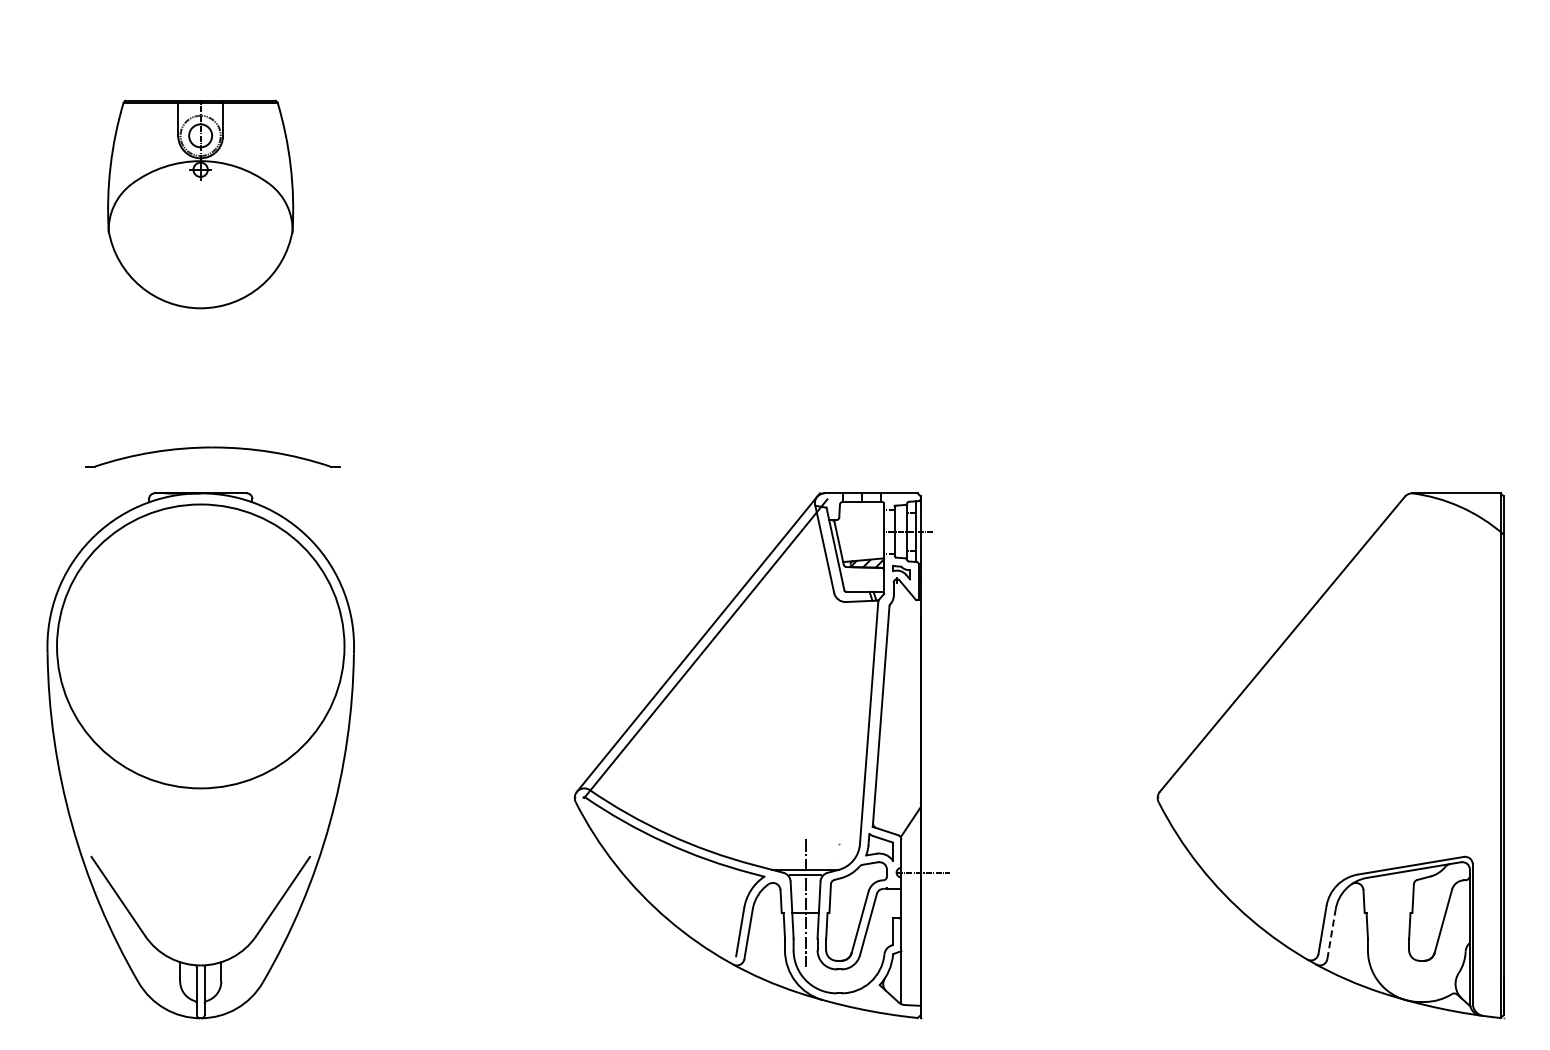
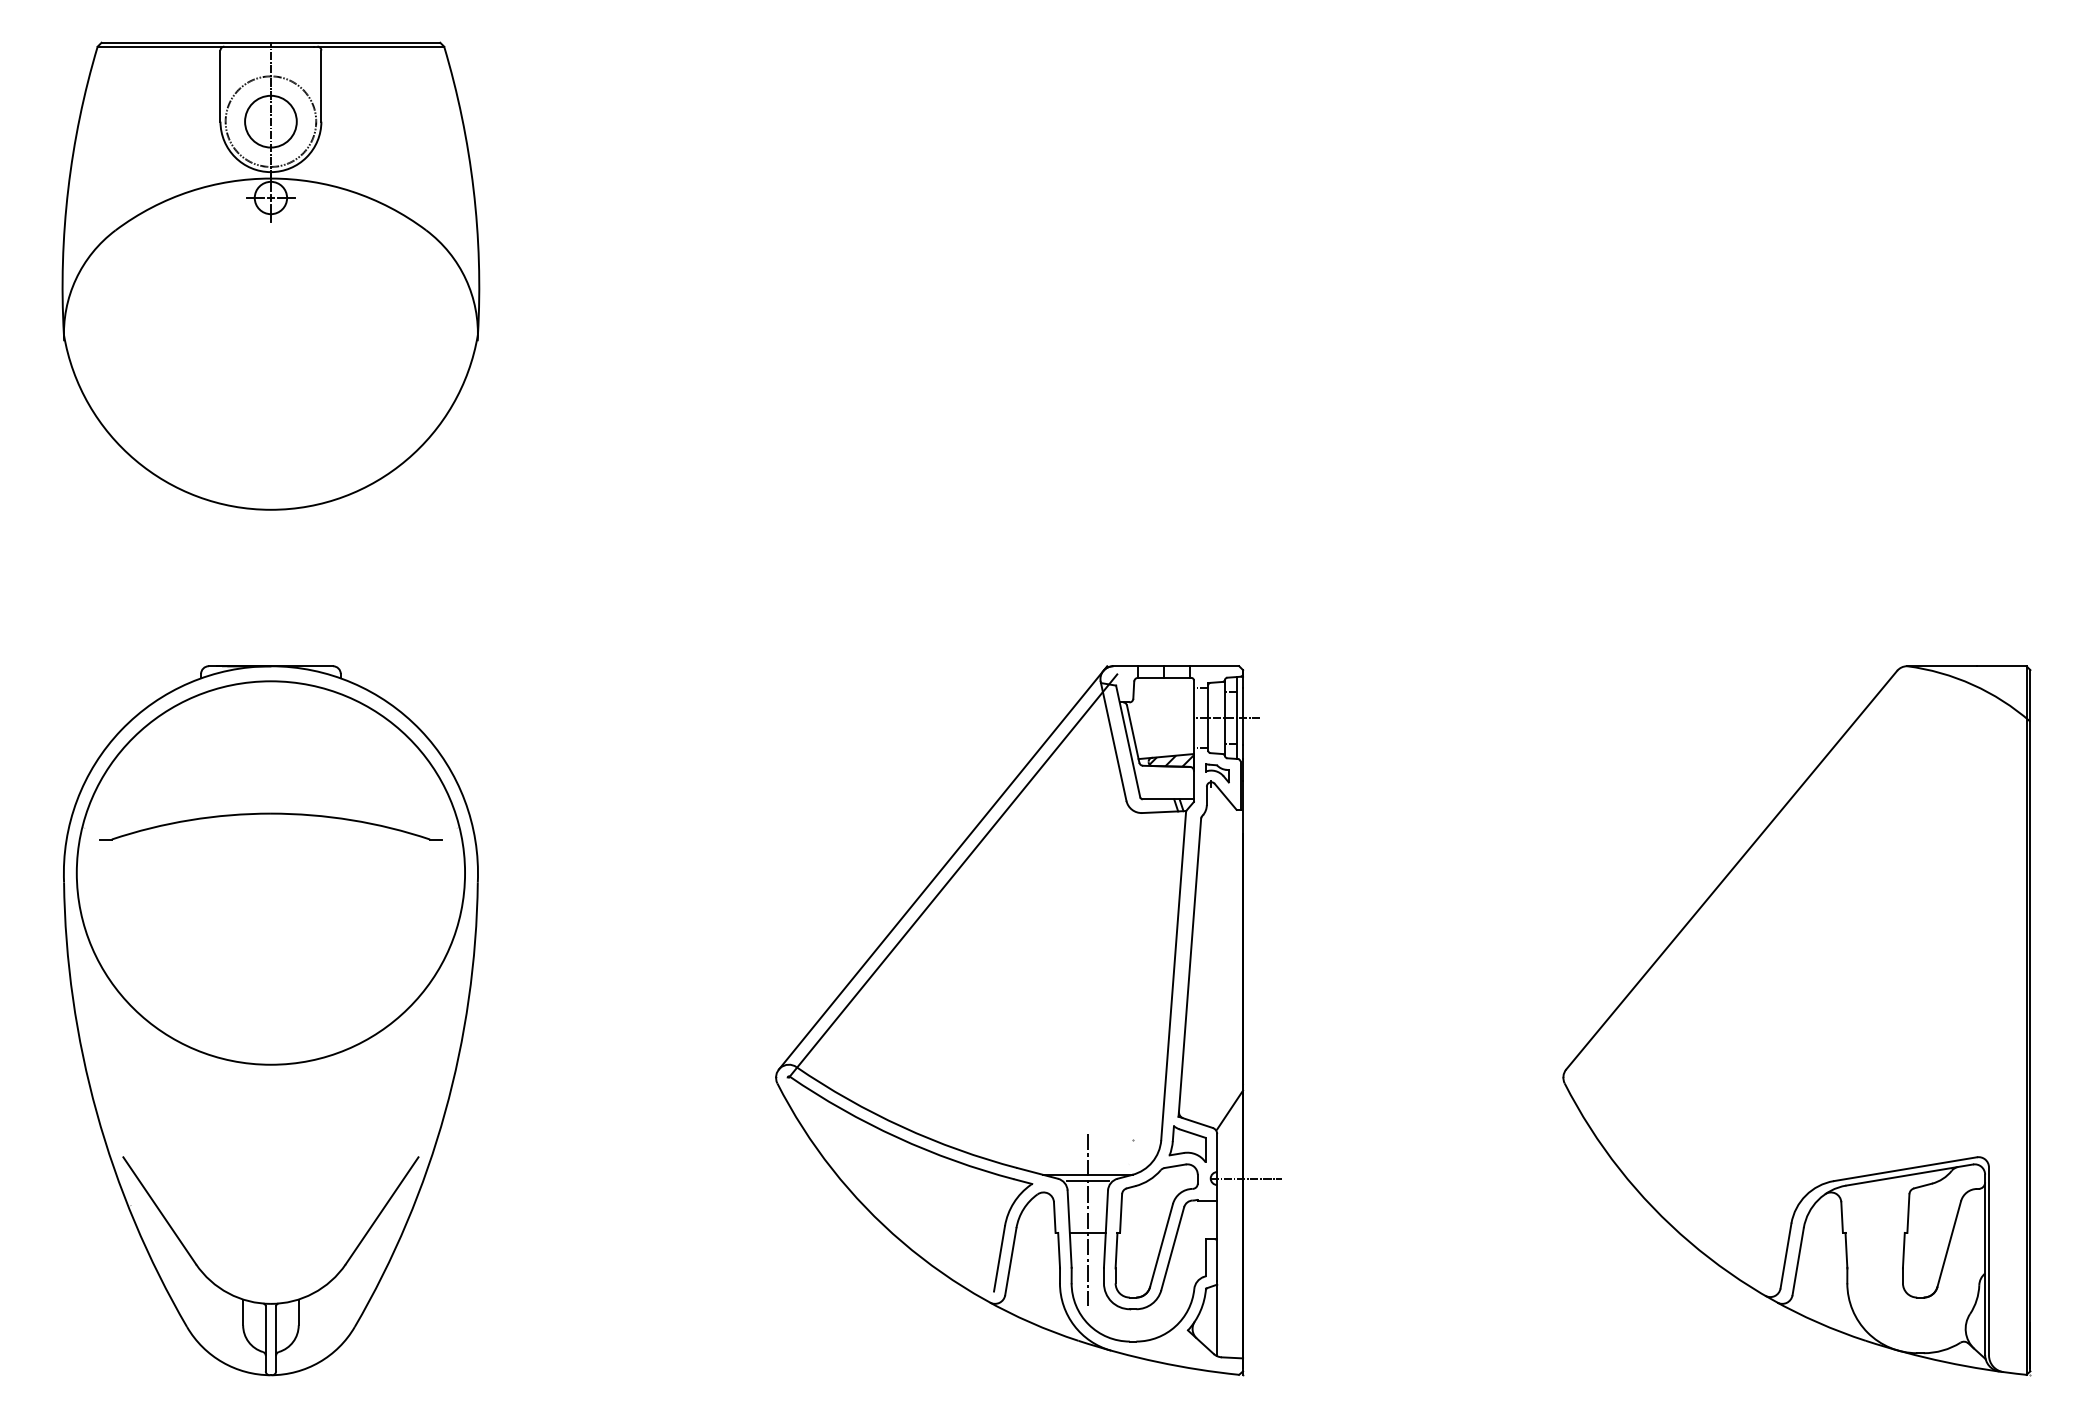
part: (200, 204) -> (270, 276), size x1.67
part: (212, 448) -> (270, 815), moved
line: (1331, 933) -> (1798, 1260), dashed -> solid

